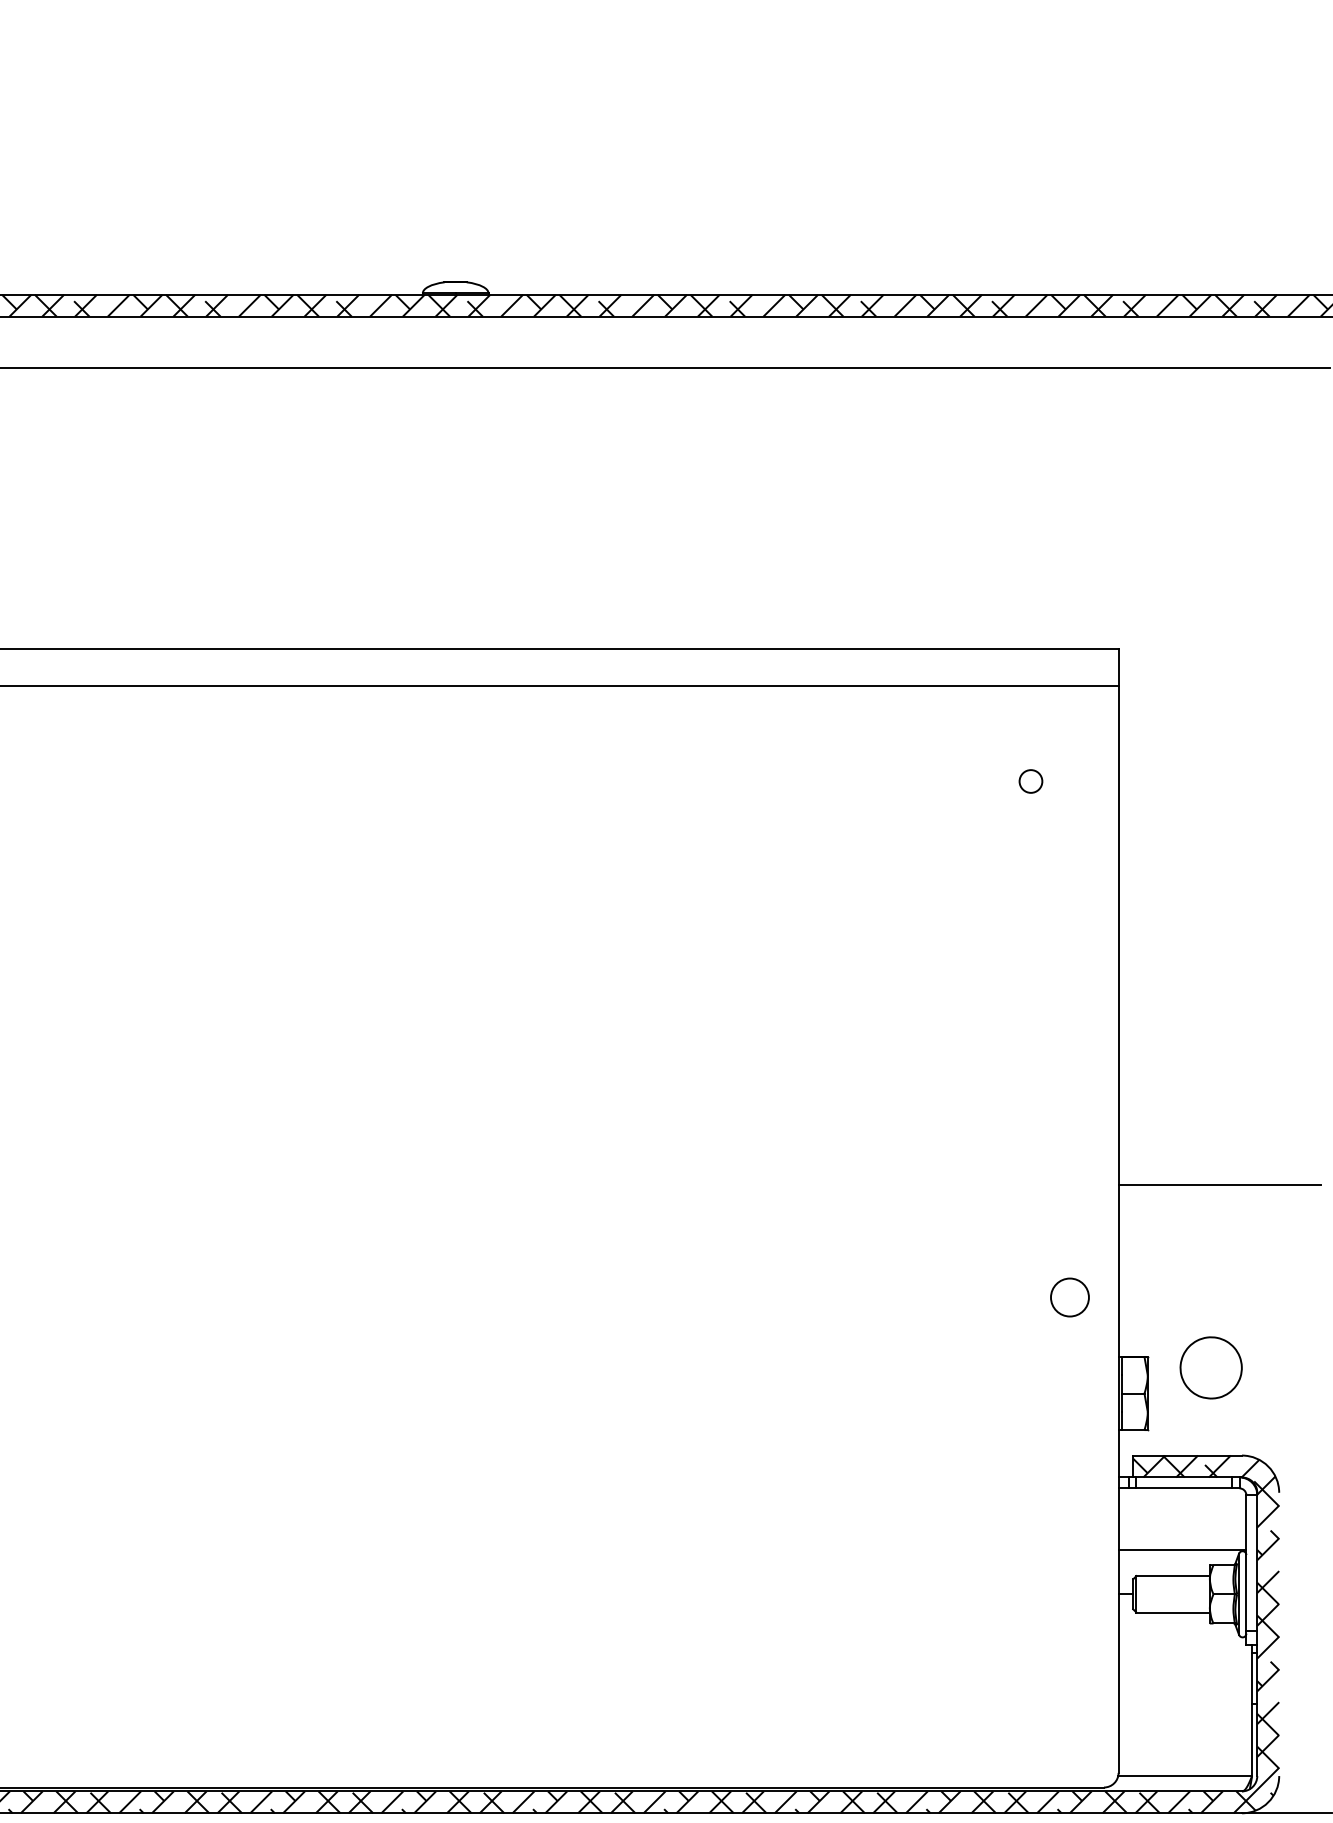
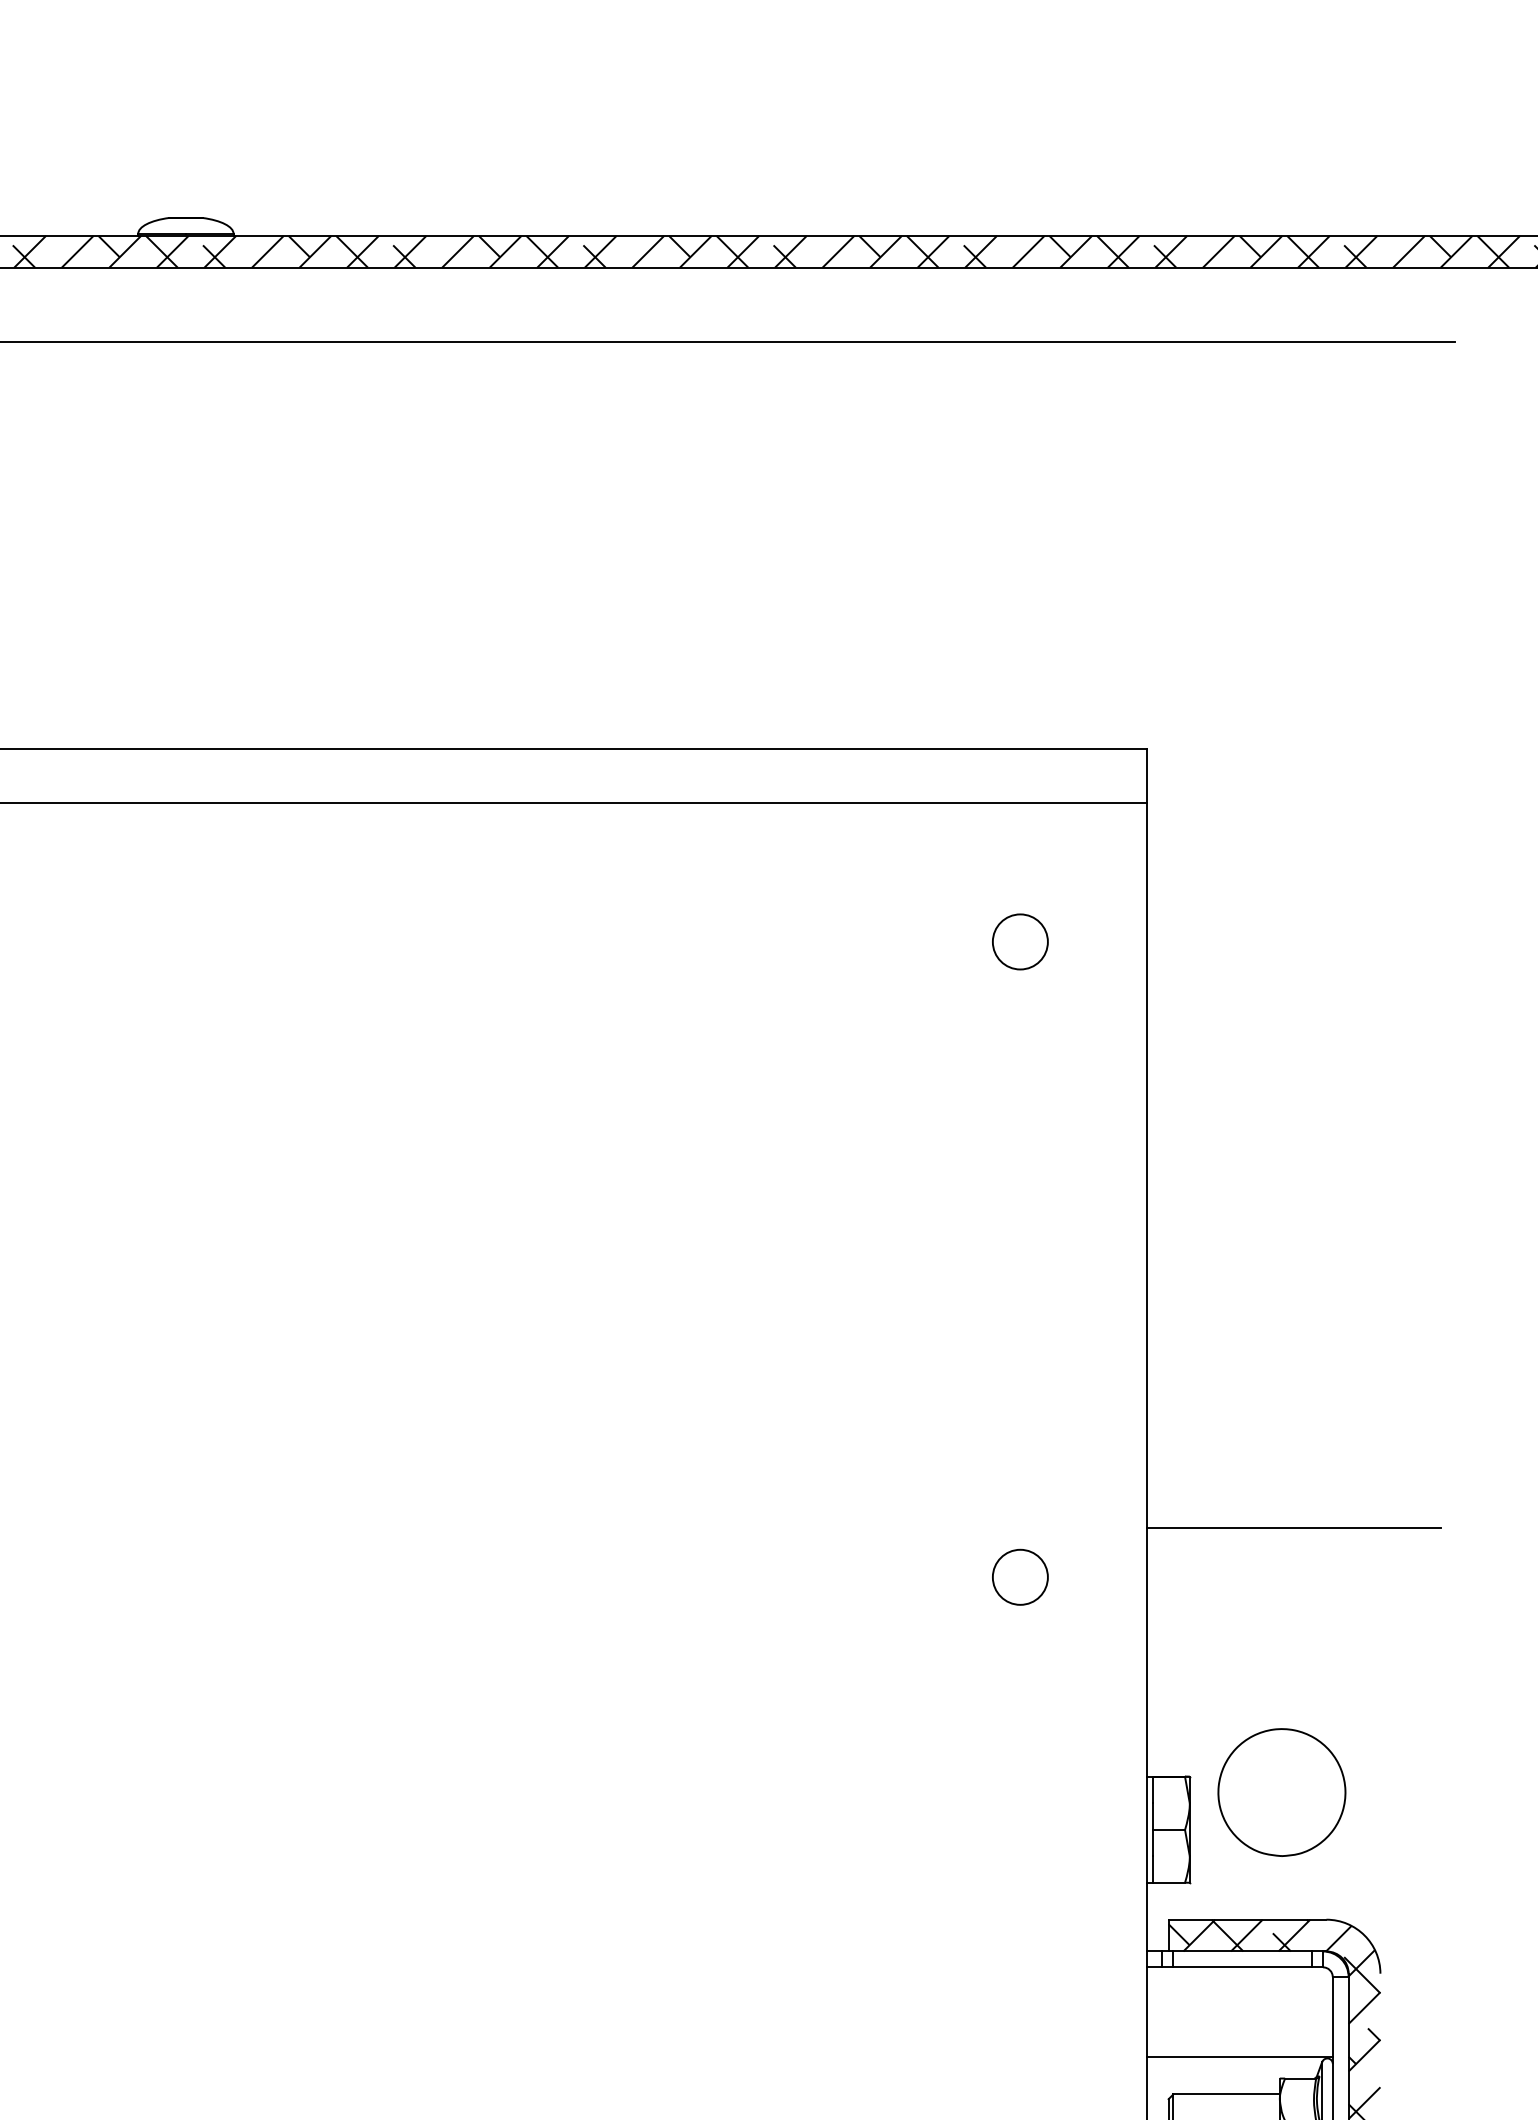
circle: (1030, 781) -> (1019, 941), size x1.67
circle: (1069, 1297) -> (1019, 1577), moved
part: (1210, 1367) -> (1280, 1791), size x1.43

